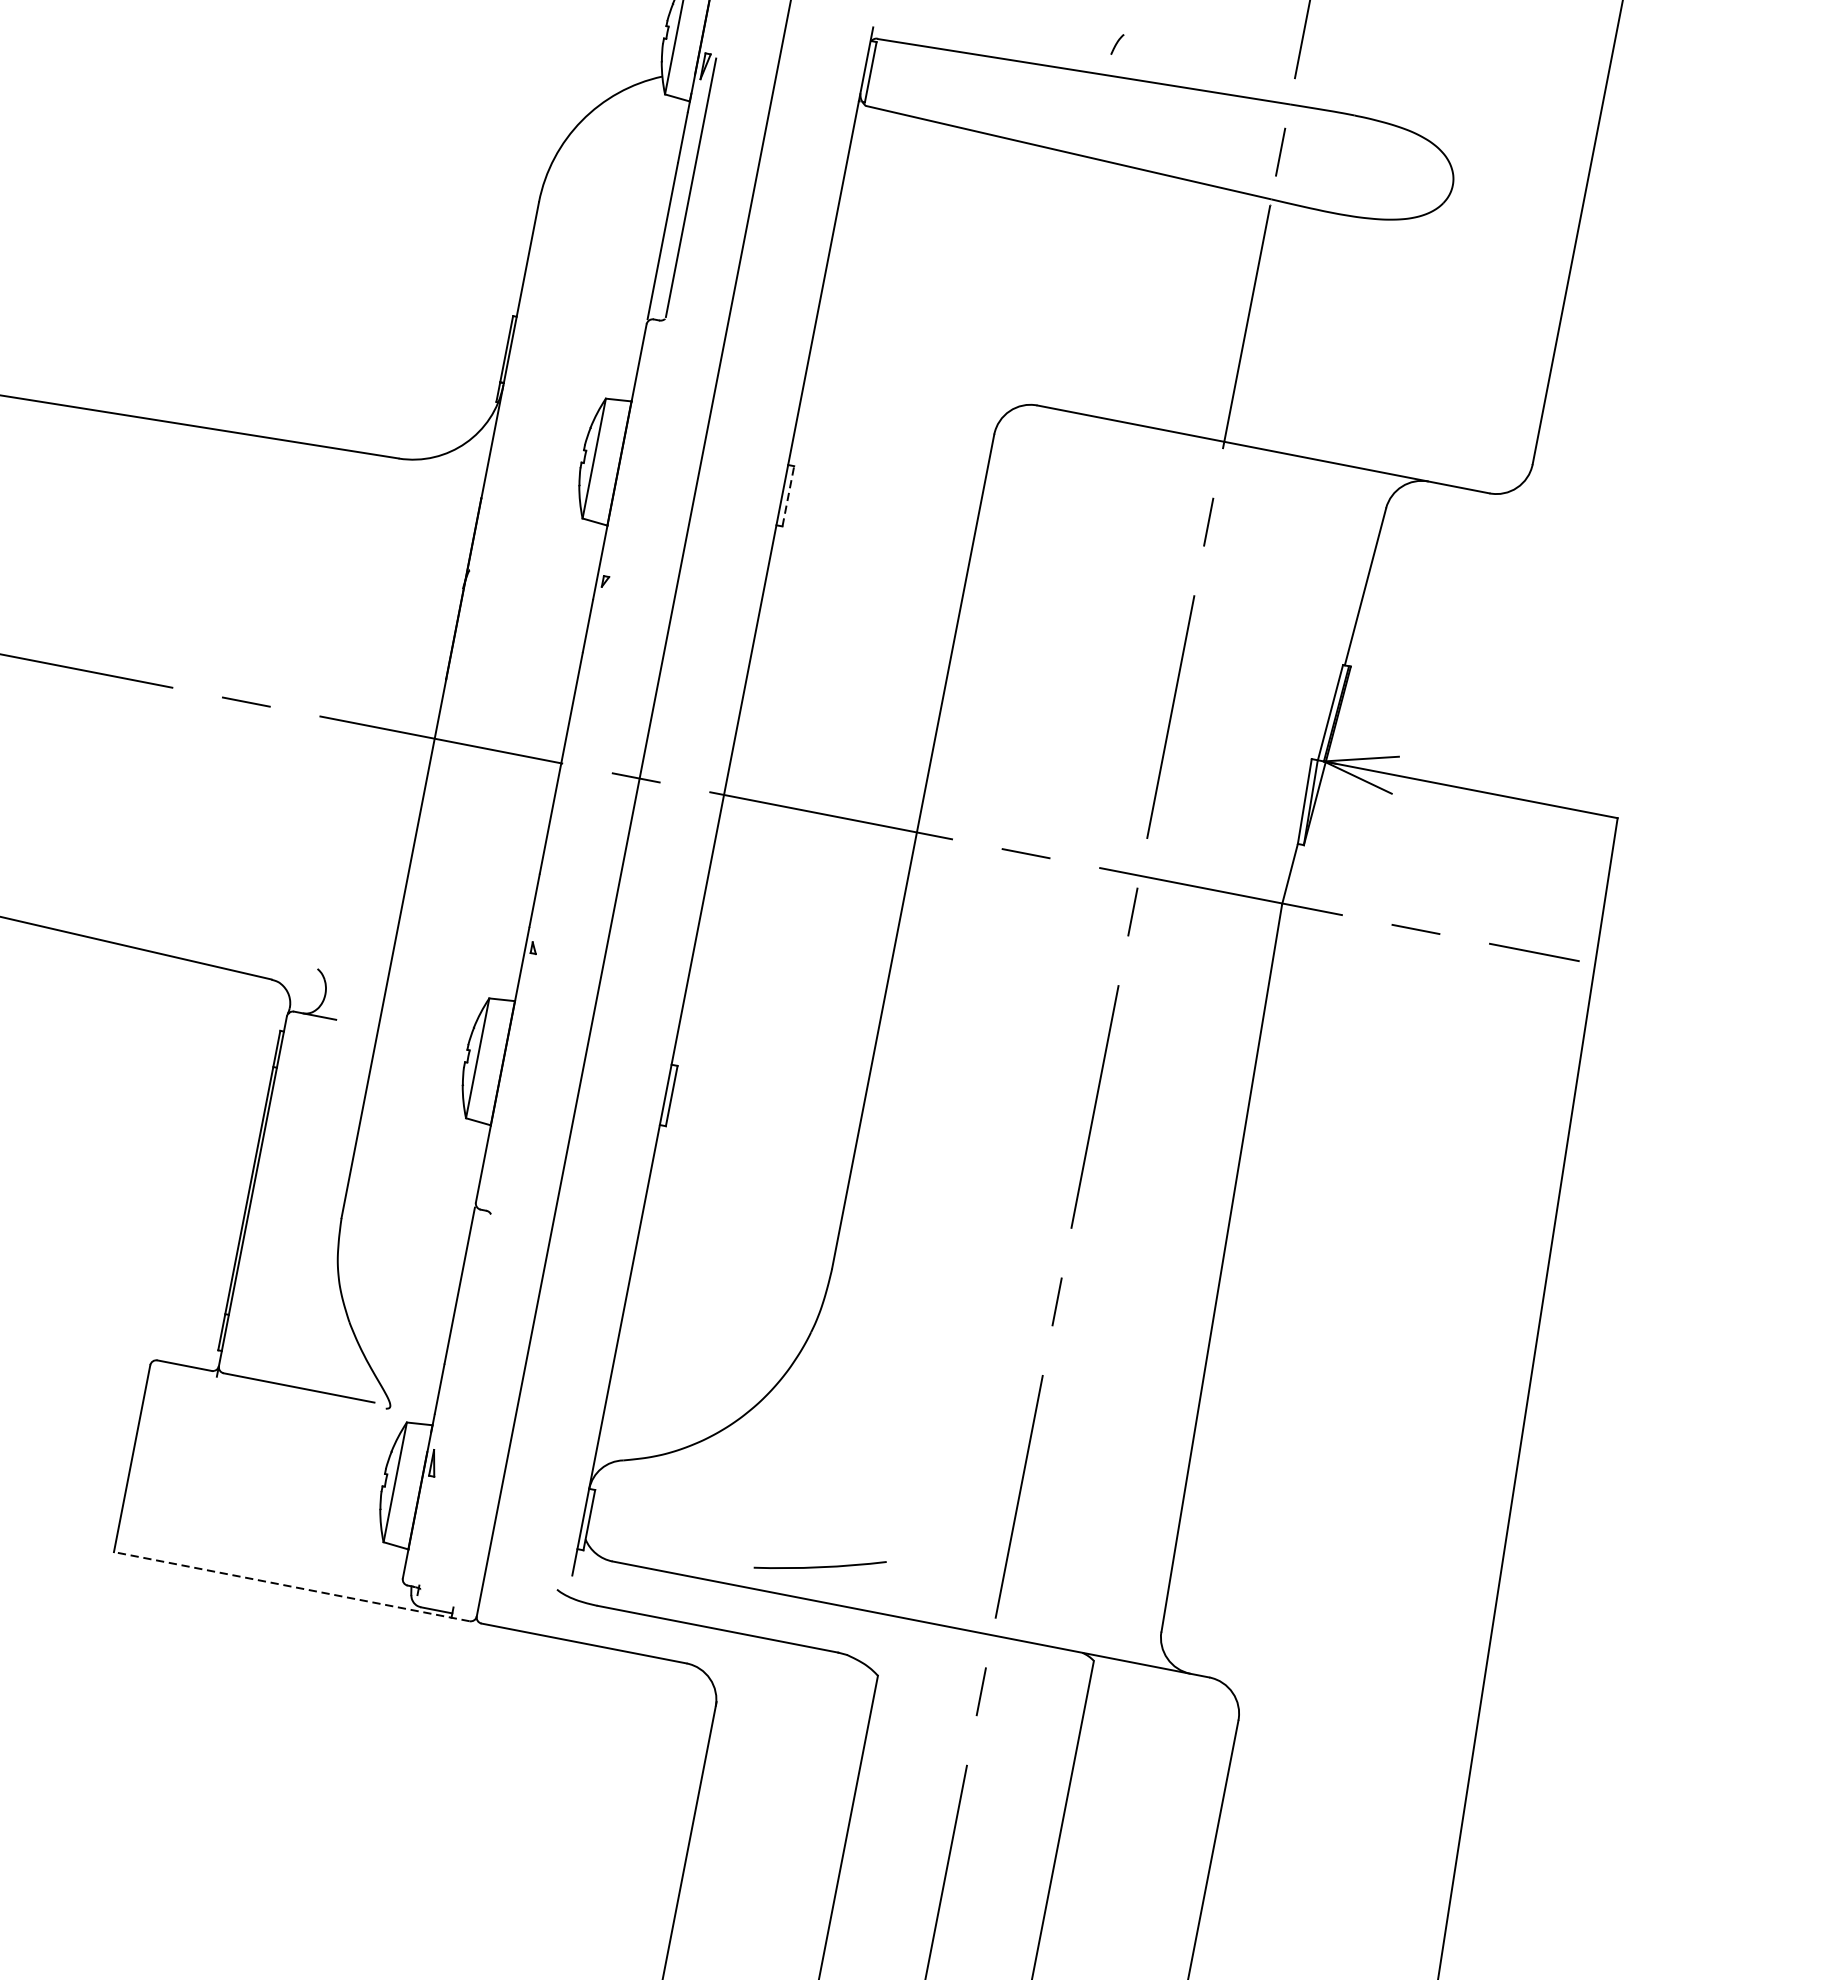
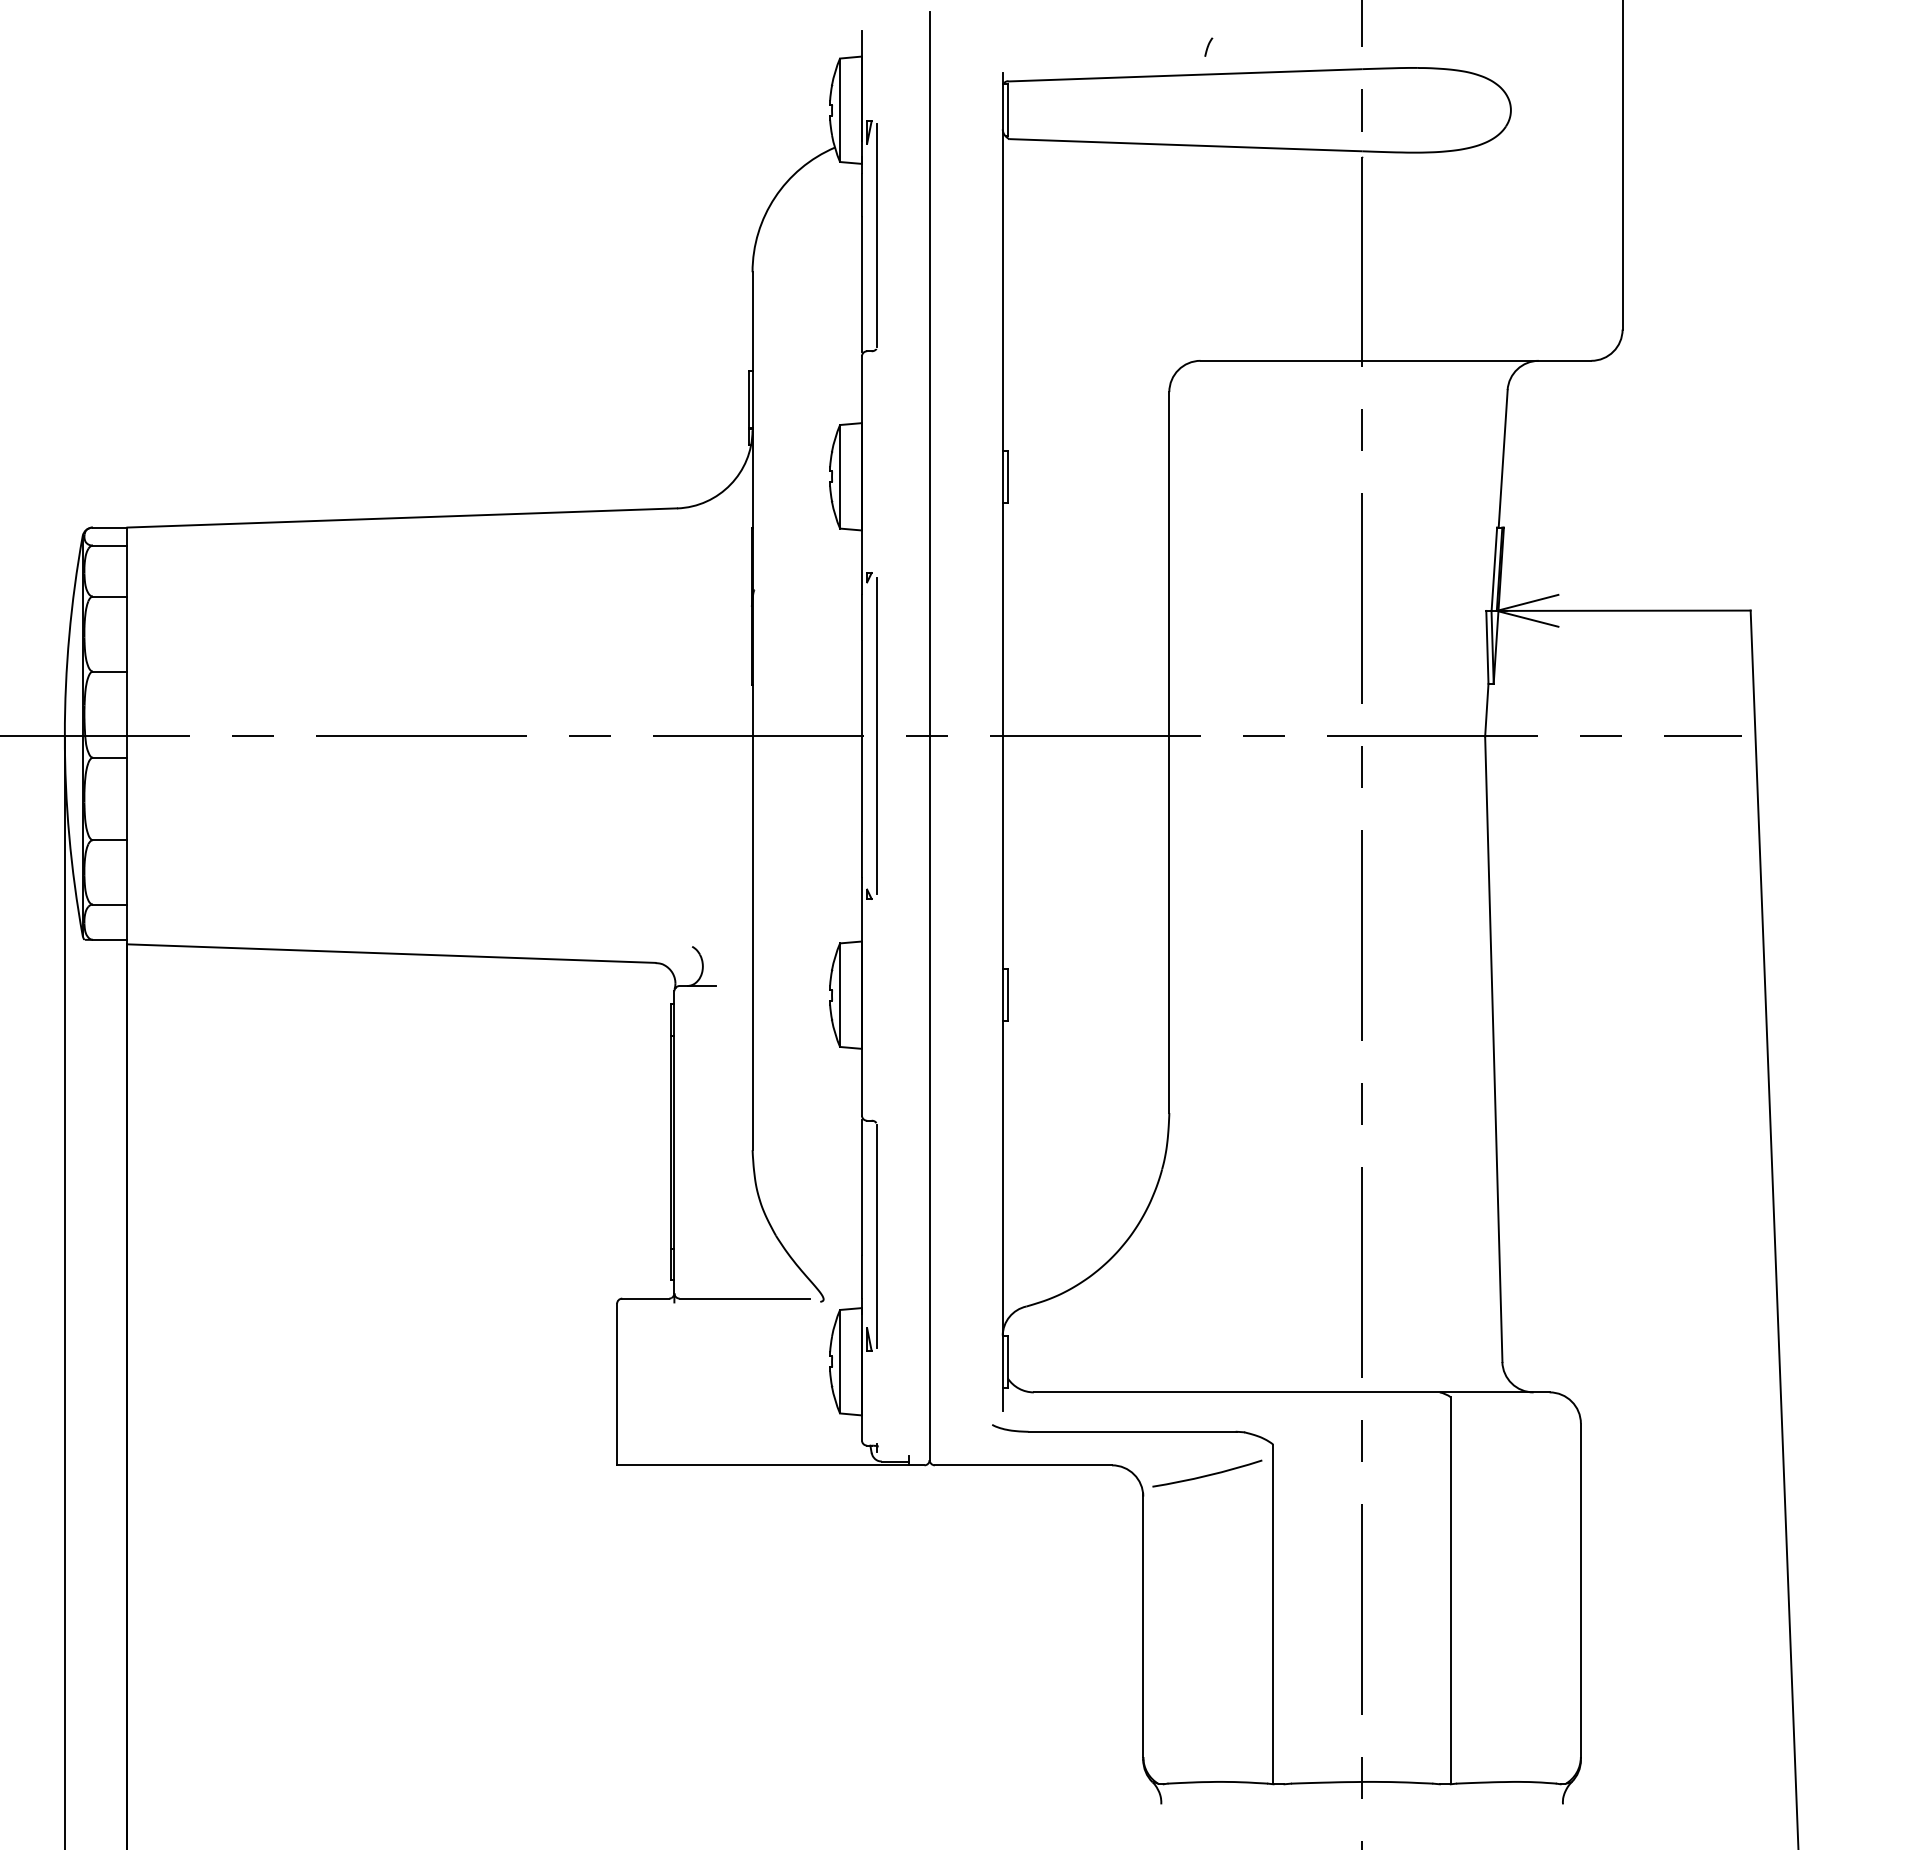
line: (788, 495) -> (1007, 476), dashed -> solid
line: (578, 766) -> (876, 735), added
line: (465, 1345) -> (876, 1236), added
arc: (820, 1565) -> (1207, 1474), moved
line: (291, 1586) -> (770, 1465), dashed -> solid

